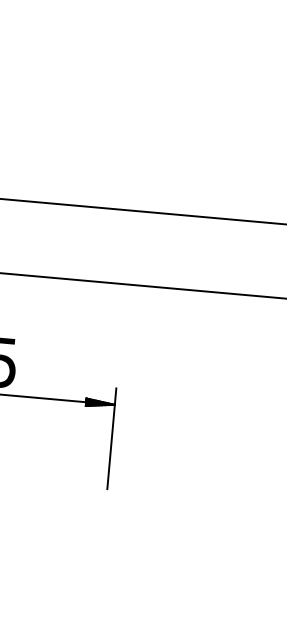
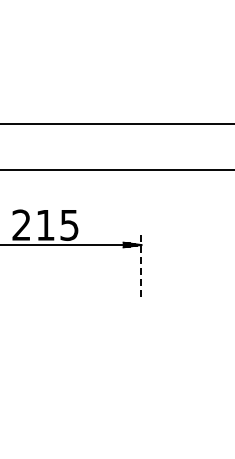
line: (112, 437) -> (141, 265), solid -> dashed

